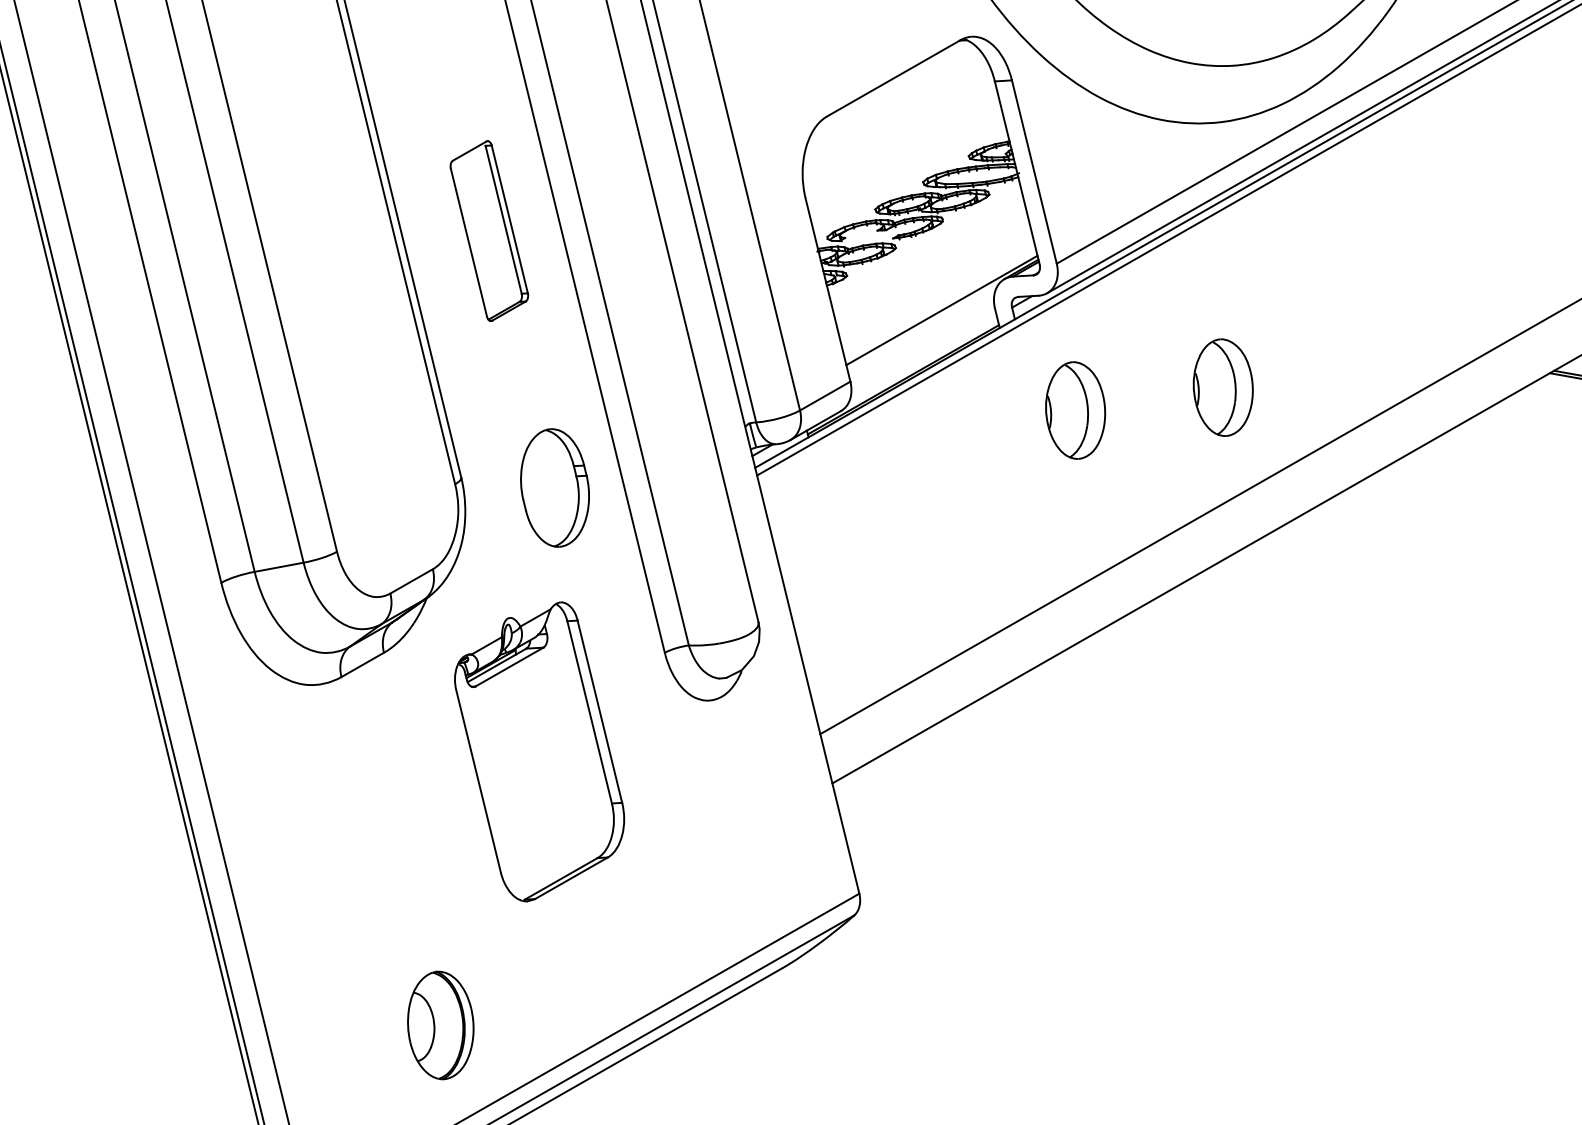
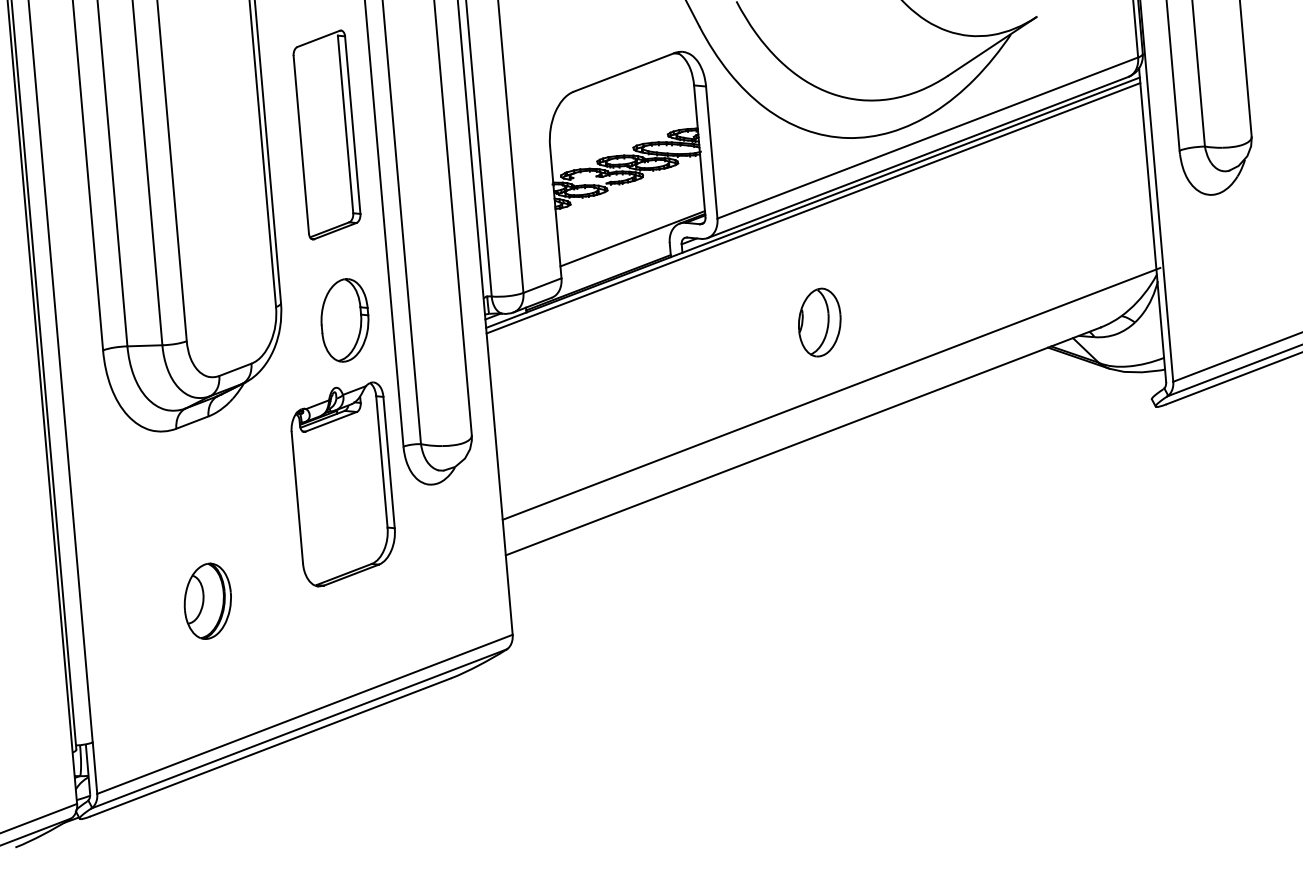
part: (488, 230) -> (326, 134), size x1.67
part: (1075, 410) -> (714, 322), removed
part: (539, 752) -> (342, 484), moved
part: (440, 1024) -> (207, 600), moved

